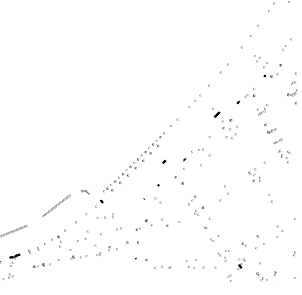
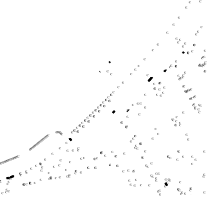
part: (152, 192) -> (105, 67), moved
part: (253, 242) -> (175, 155), moved
part: (152, 263) -> (121, 168), moved

